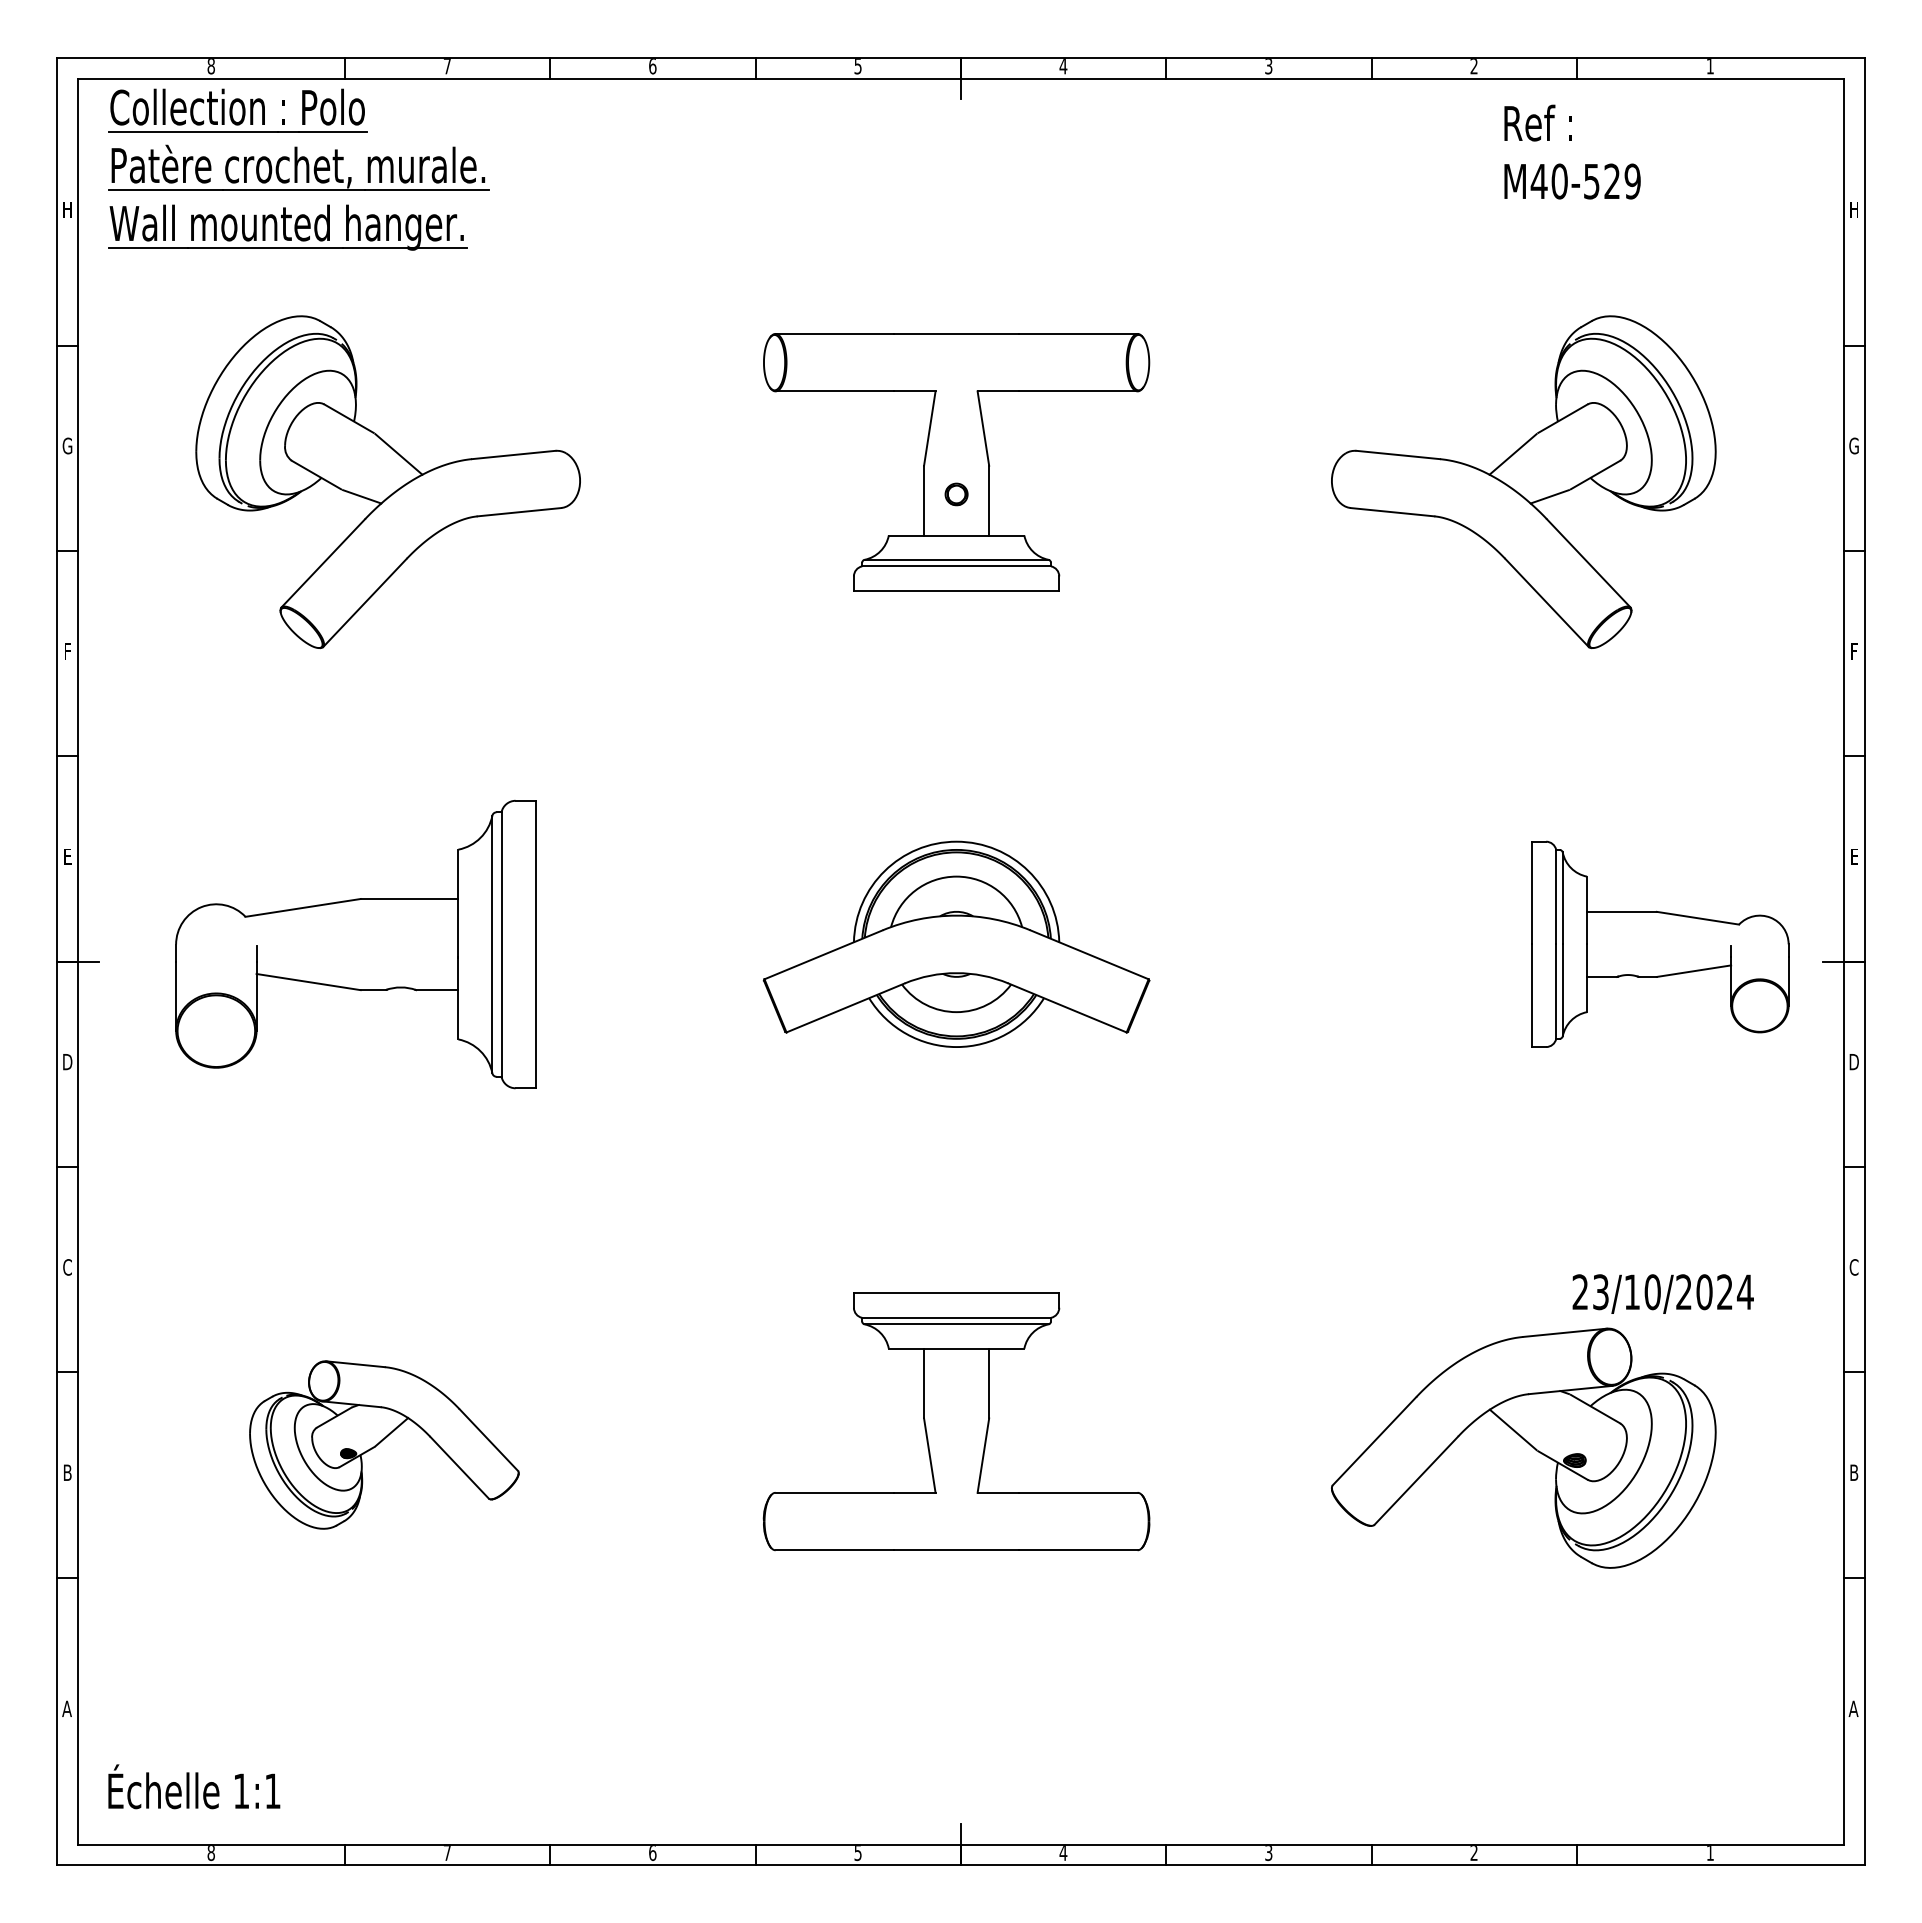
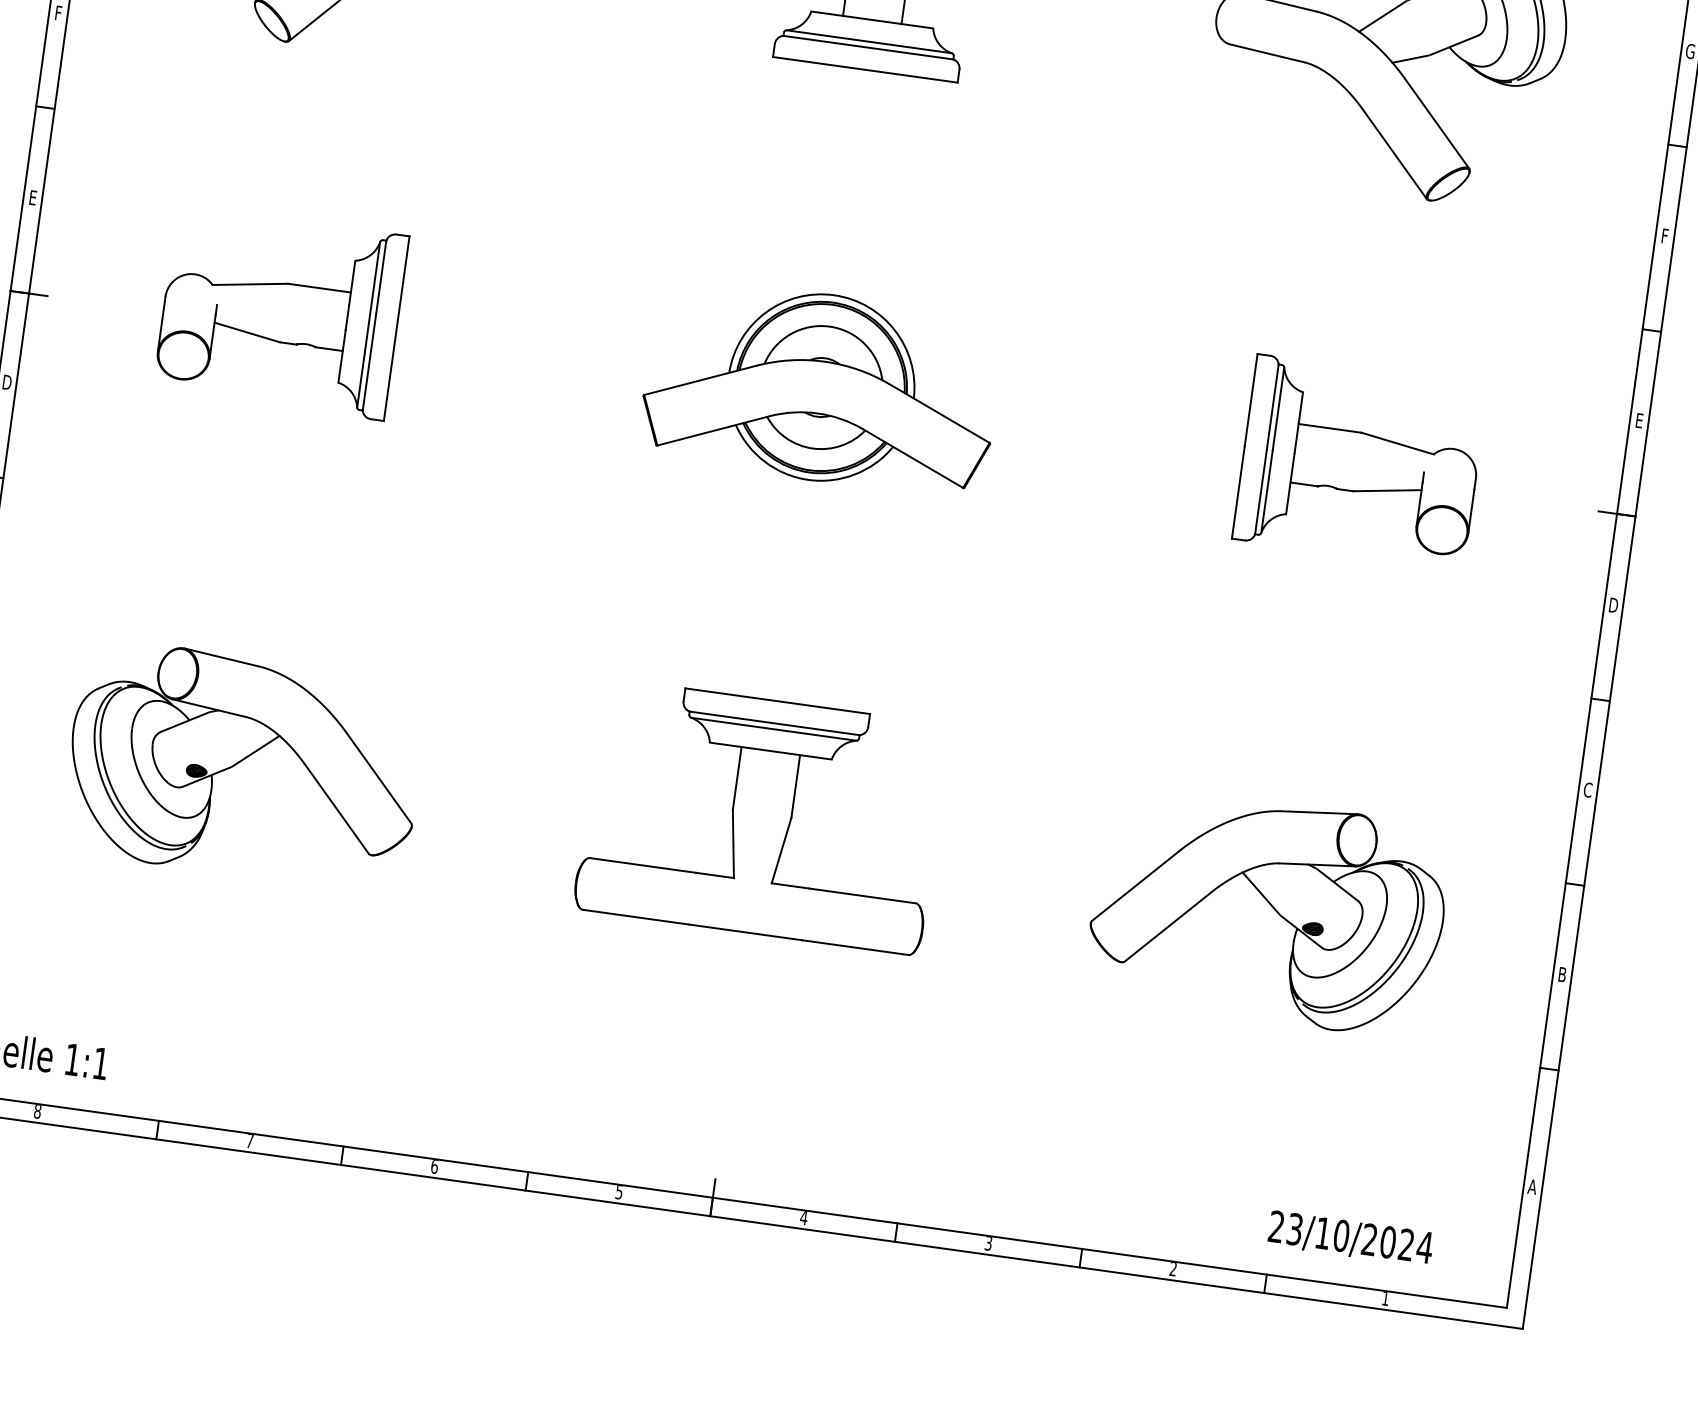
part: (355, 943) -> (280, 311), size x0.71
part: (1660, 943) -> (1360, 461), moved
text: (1662, 1293) -> (1350, 1238), moved
part: (384, 1444) -> (244, 765), size x1.43

